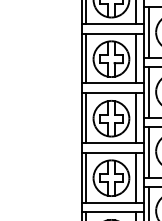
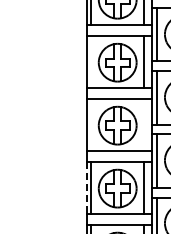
line: (86, 58) -> (91, 61), removed
line: (86, 117) -> (91, 124), removed
line: (135, 117) -> (143, 124), removed
line: (81, 178) -> (86, 188), solid -> dashed

